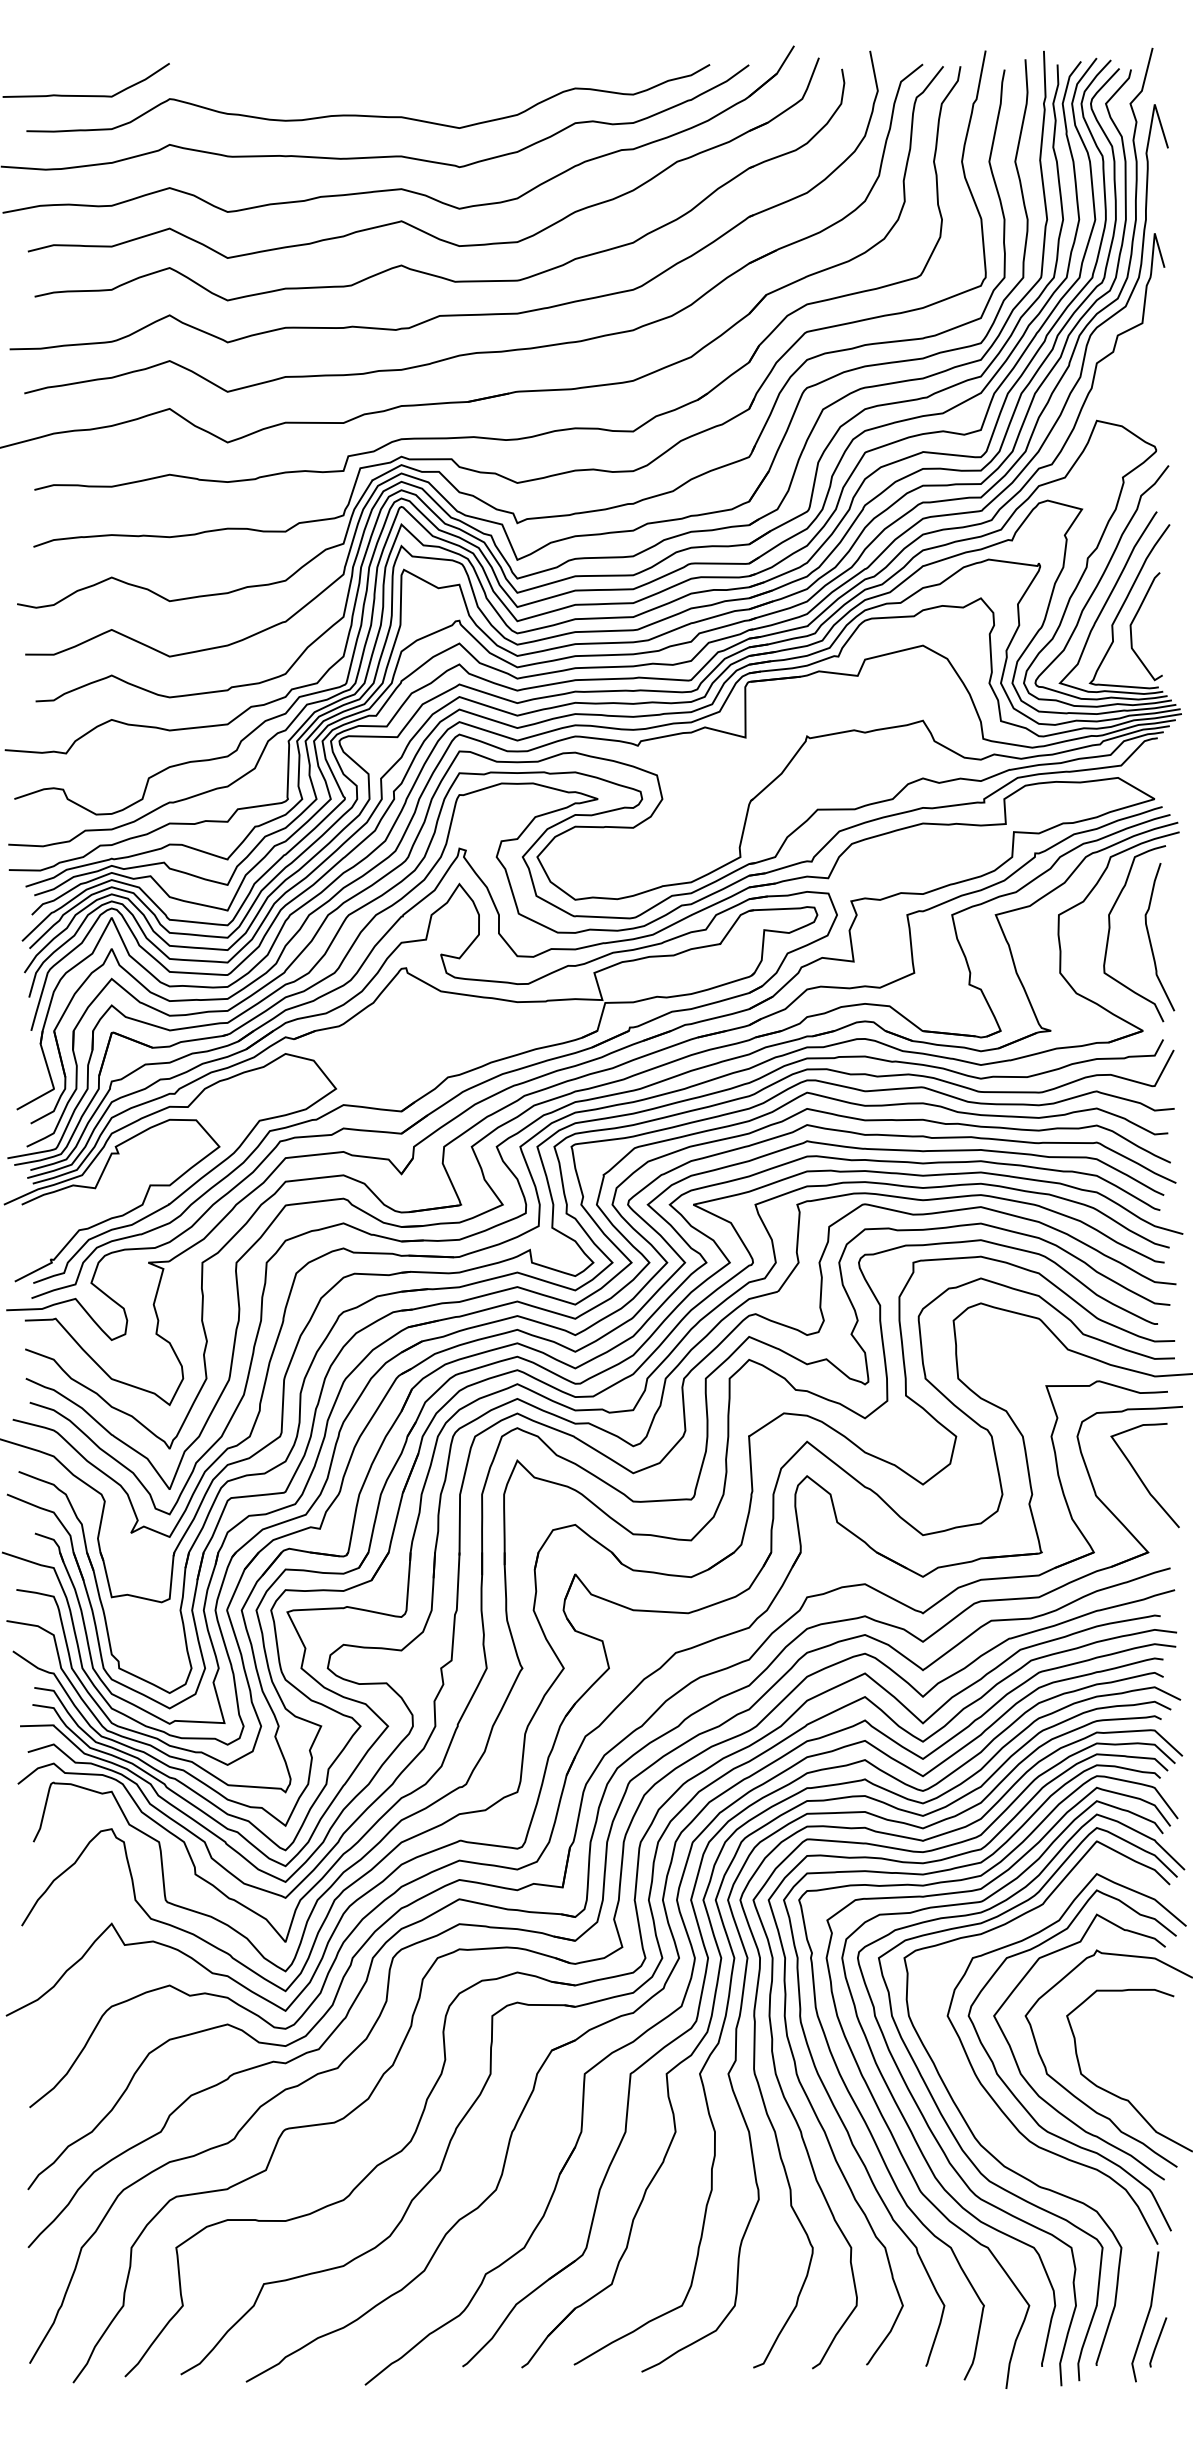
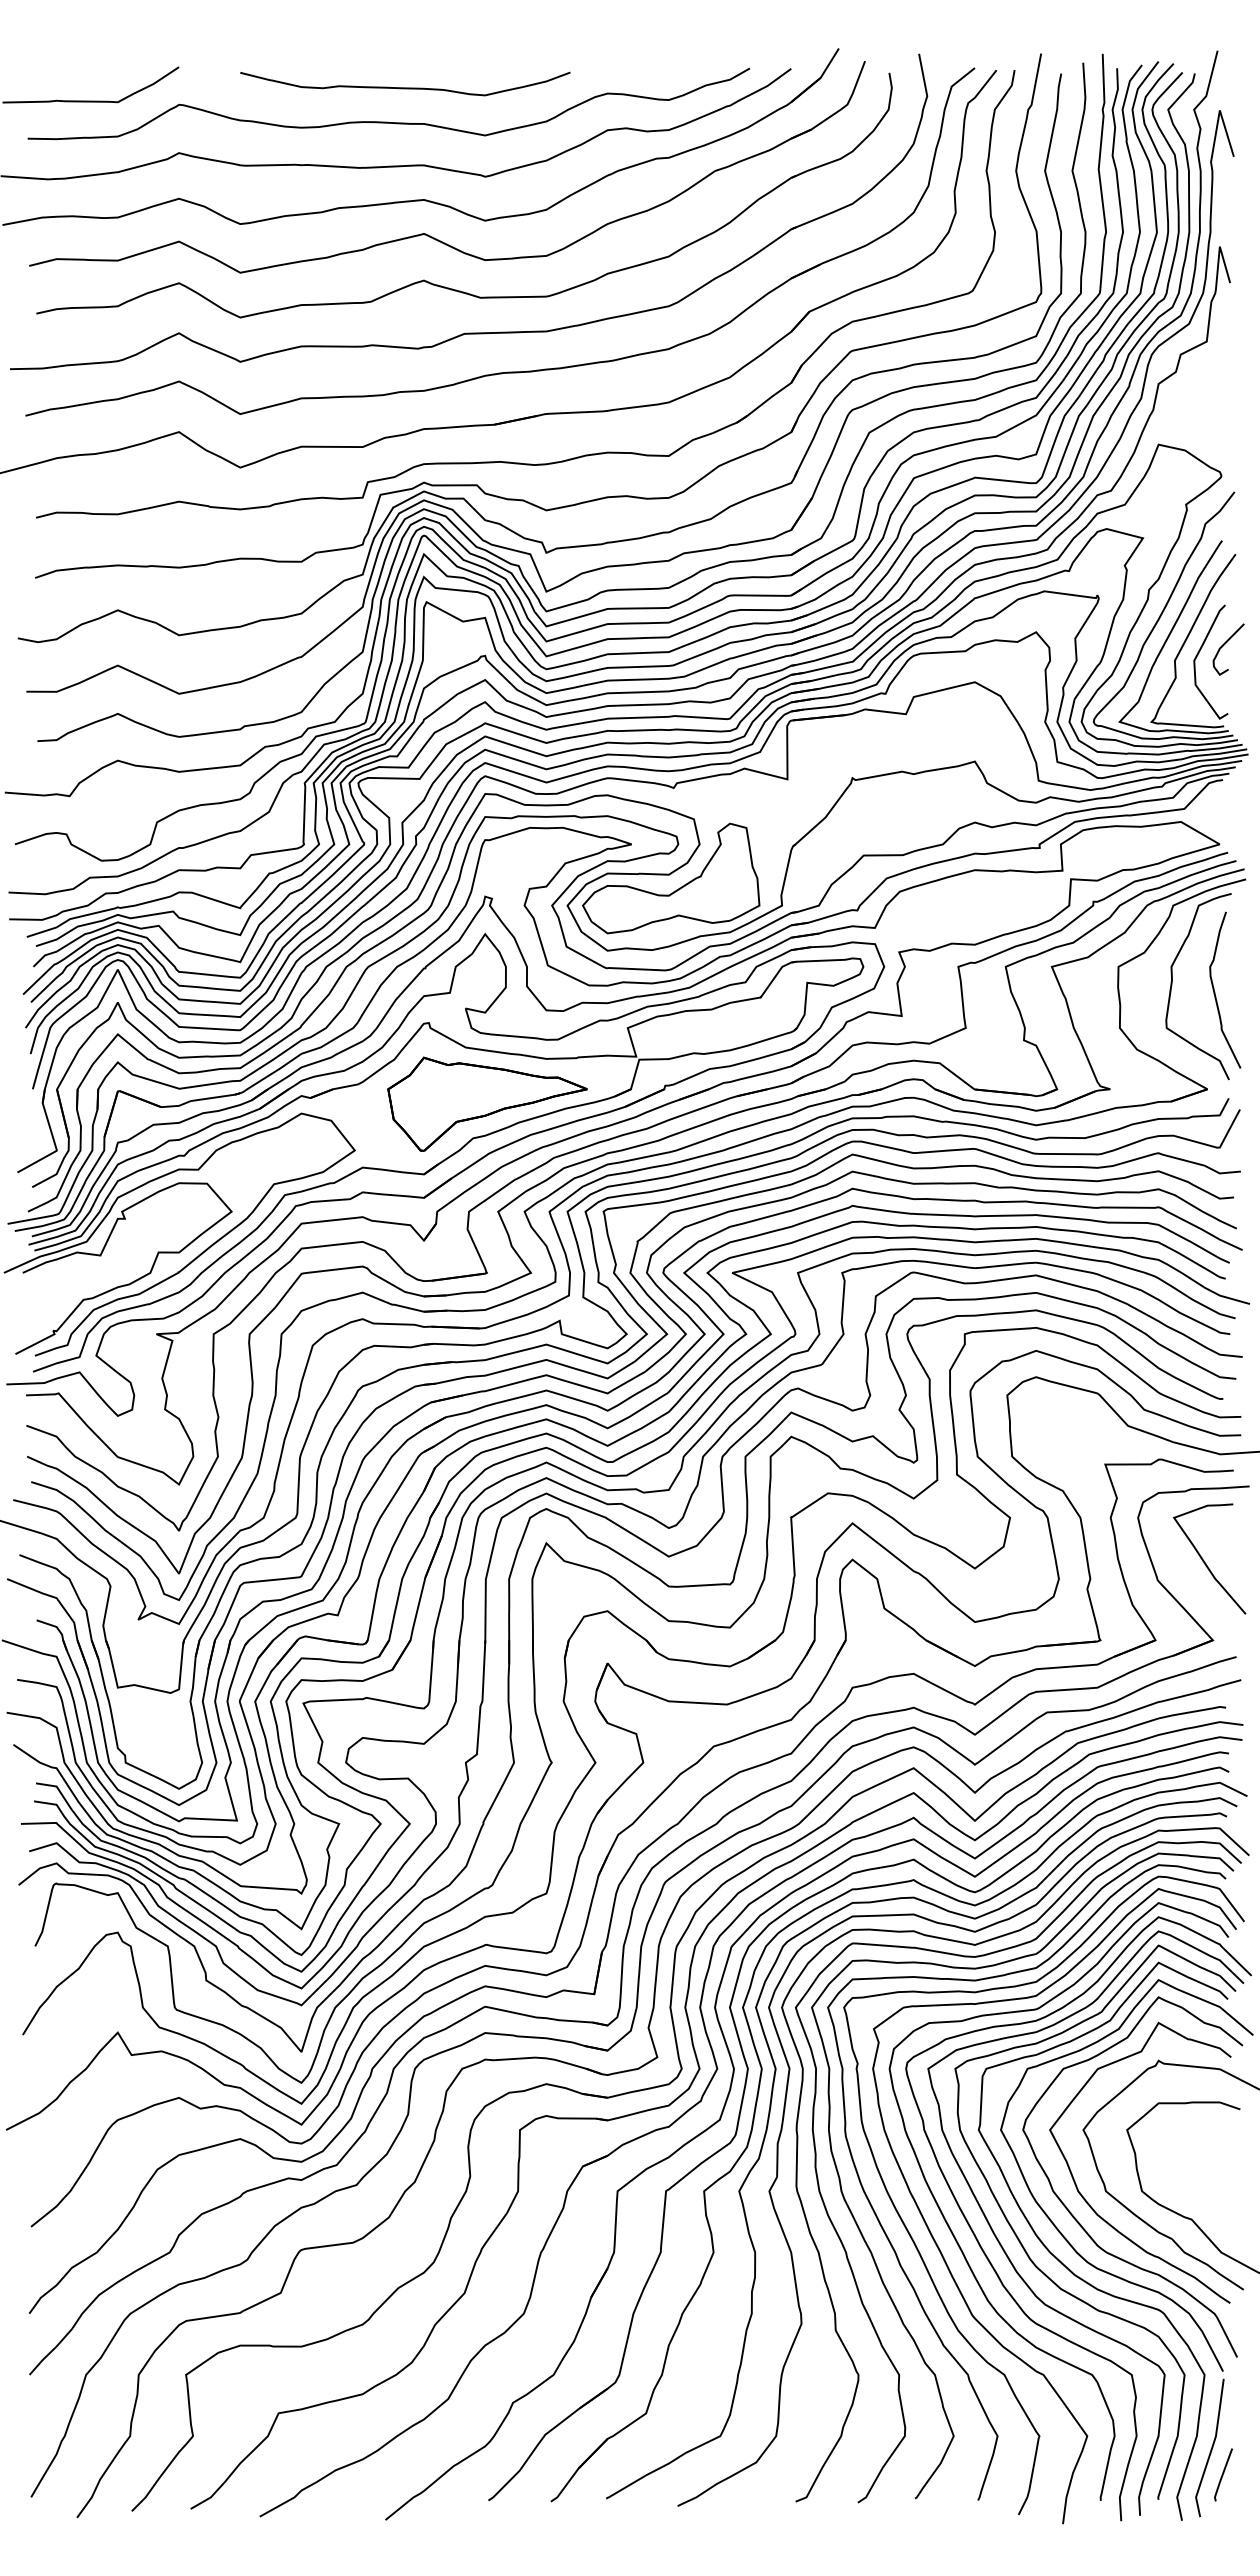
curve: (384, 82) -> (405, 87), added
curve: (1159, 610) -> (1224, 645), added
part: (643, 839) -> (679, 887), added
part: (461, 1044) -> (487, 1103), added
curve: (1021, 2154) -> (1079, 2276), added

